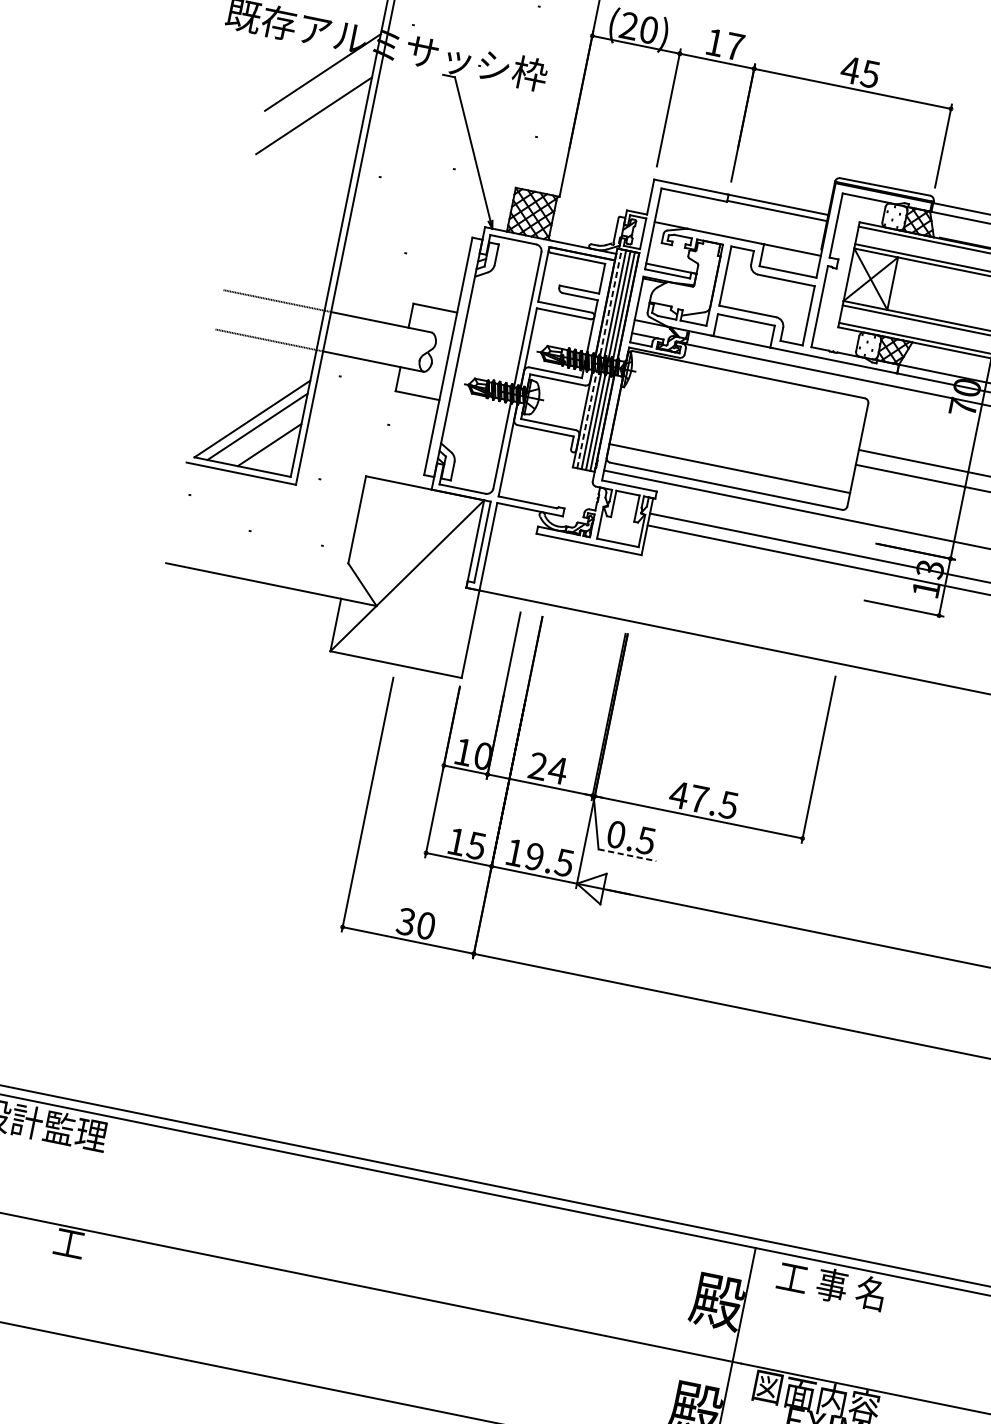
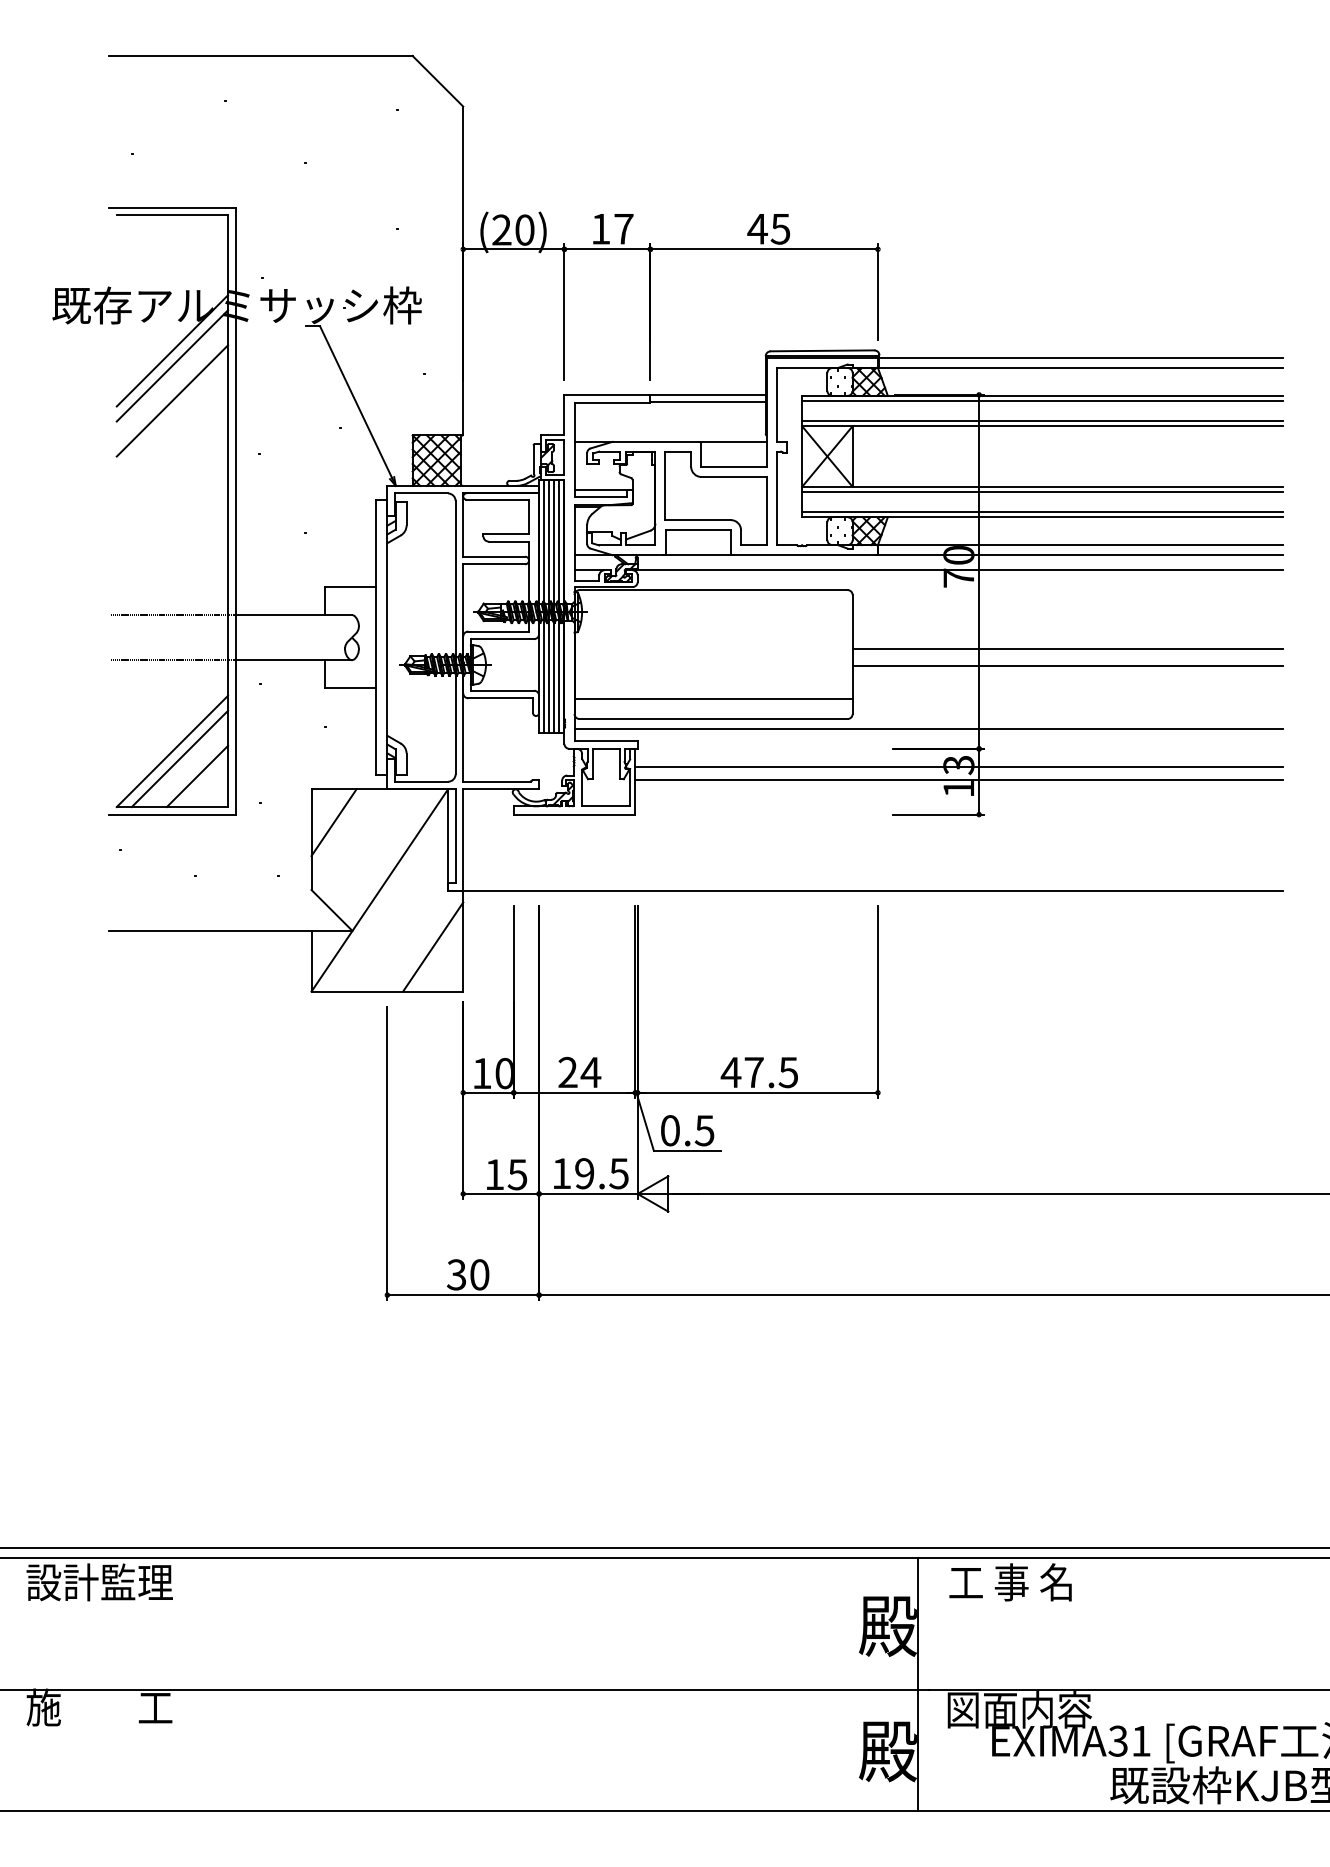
line: (320, 85) -> (172, 365), added
line: (599, 358) -> (544, 605), dashed -> solid
line: (379, 508) -> (333, 822), added
line: (443, 633) -> (433, 946), added
line: (627, 854) -> (687, 1150), dashed -> solid

